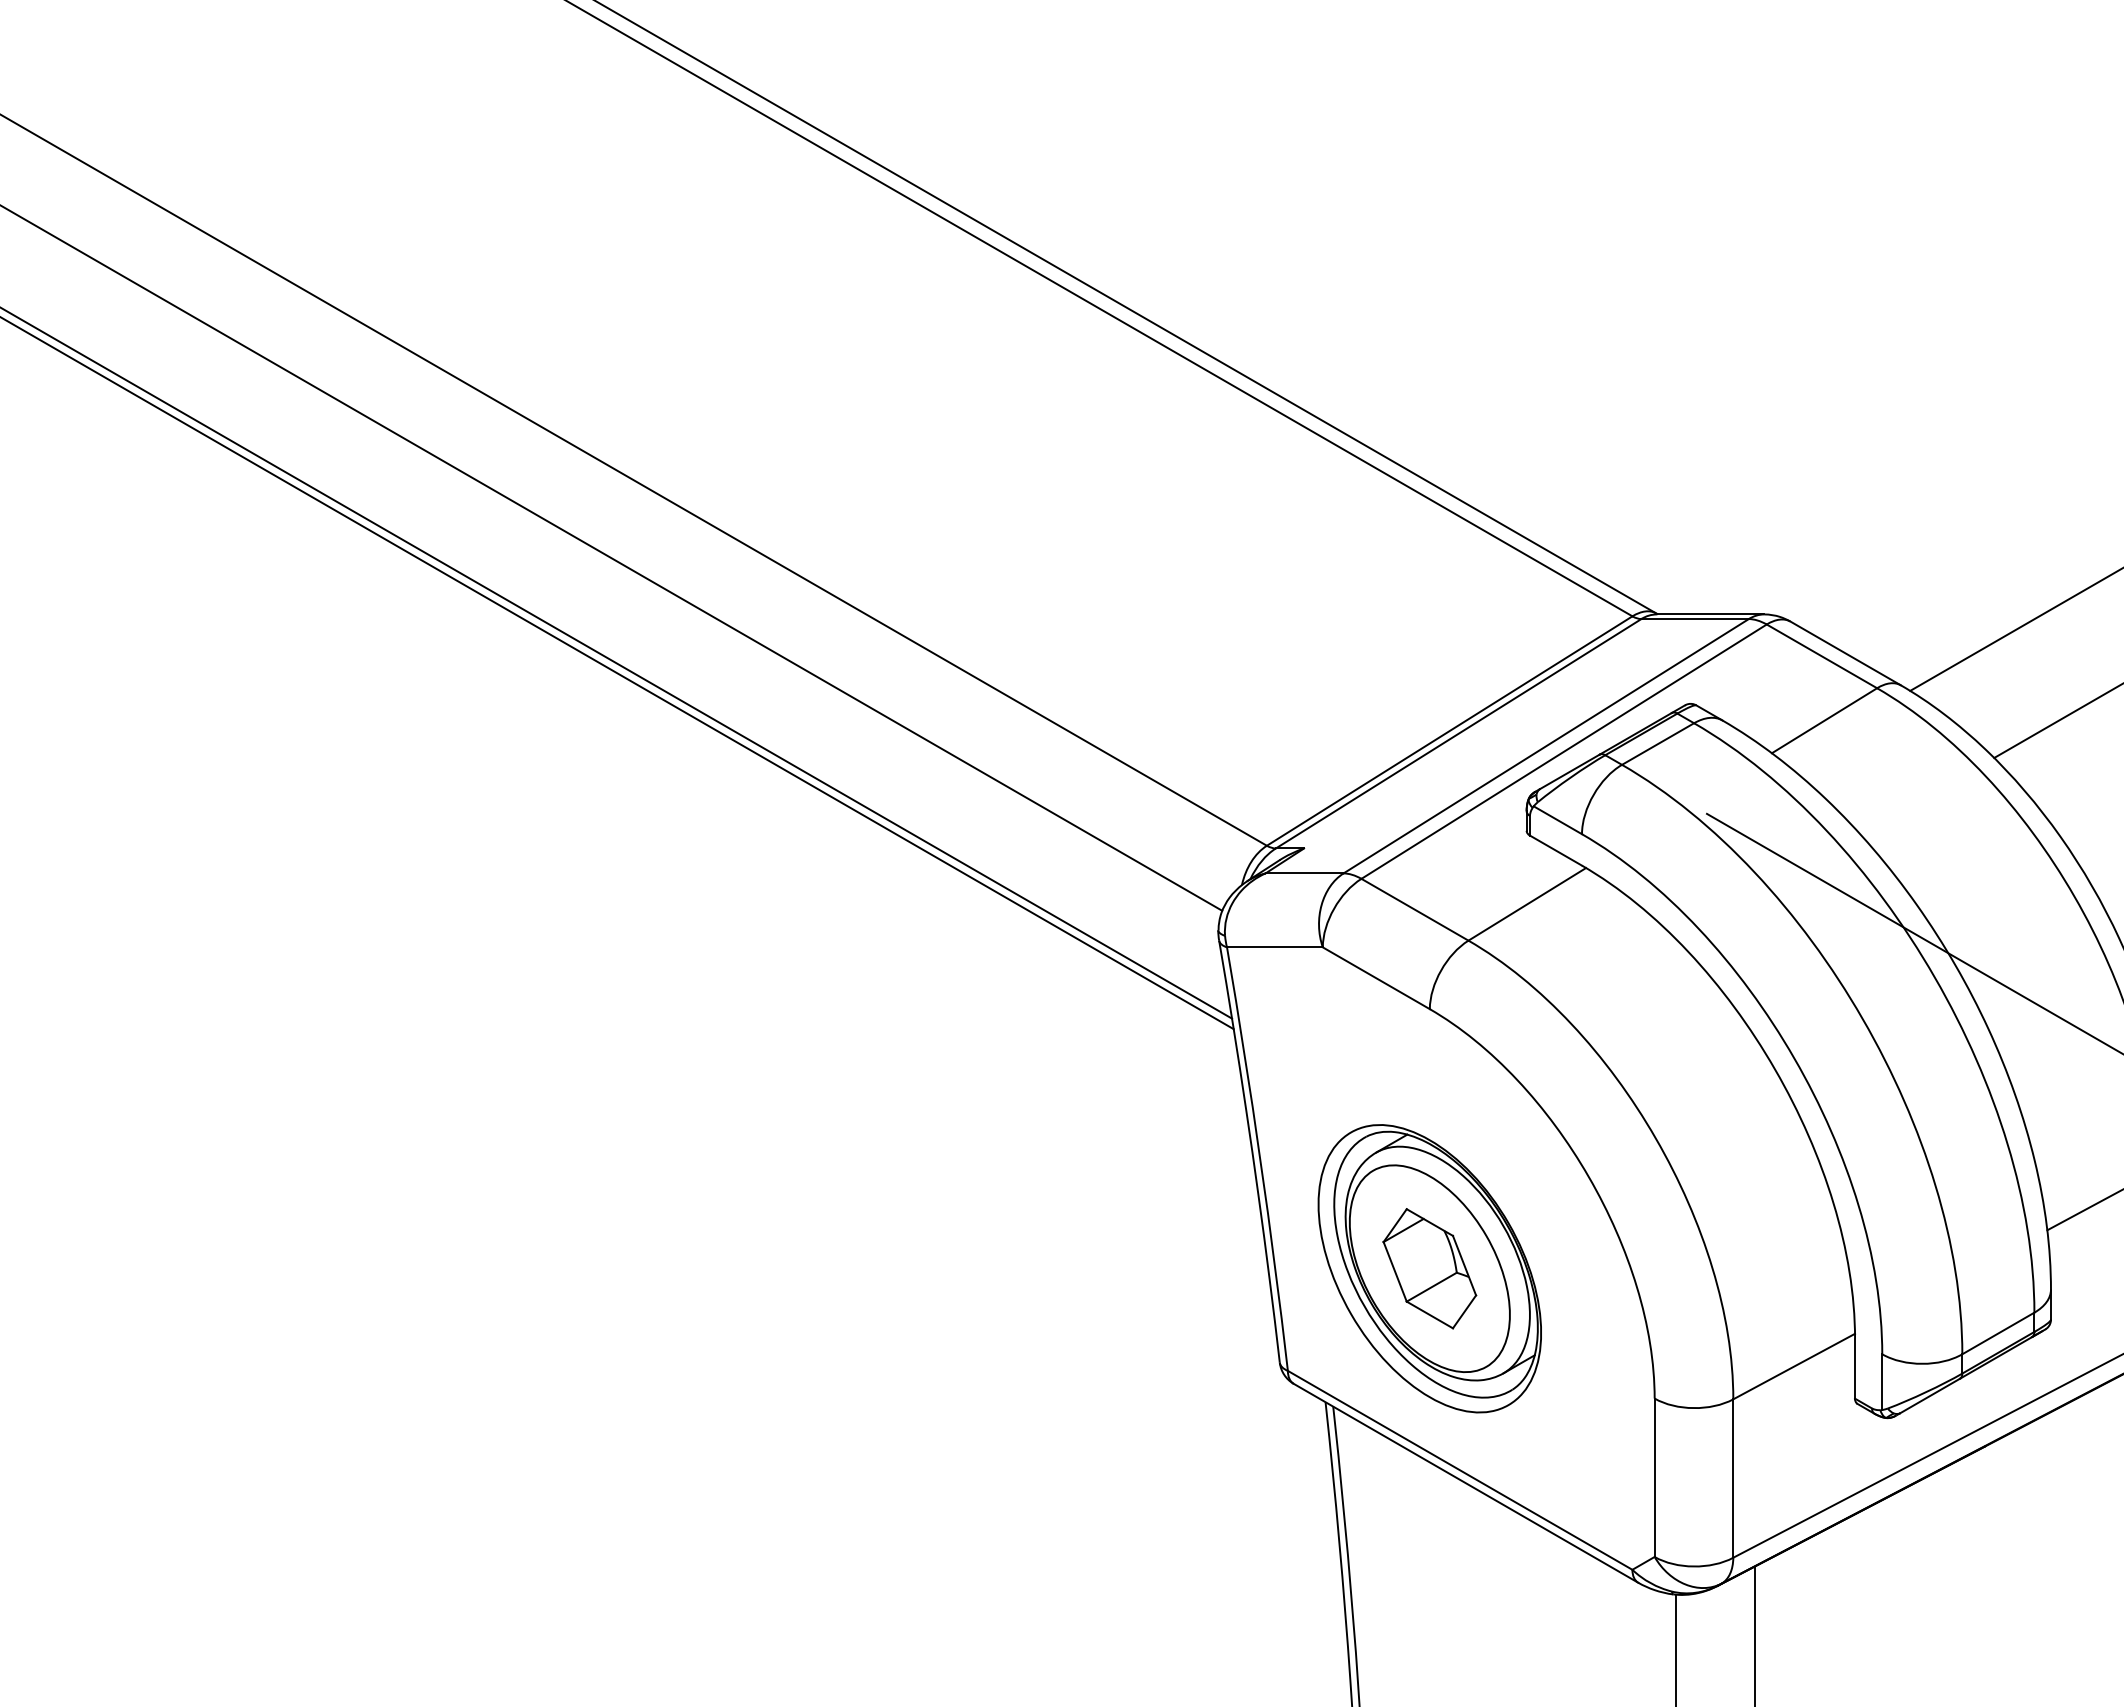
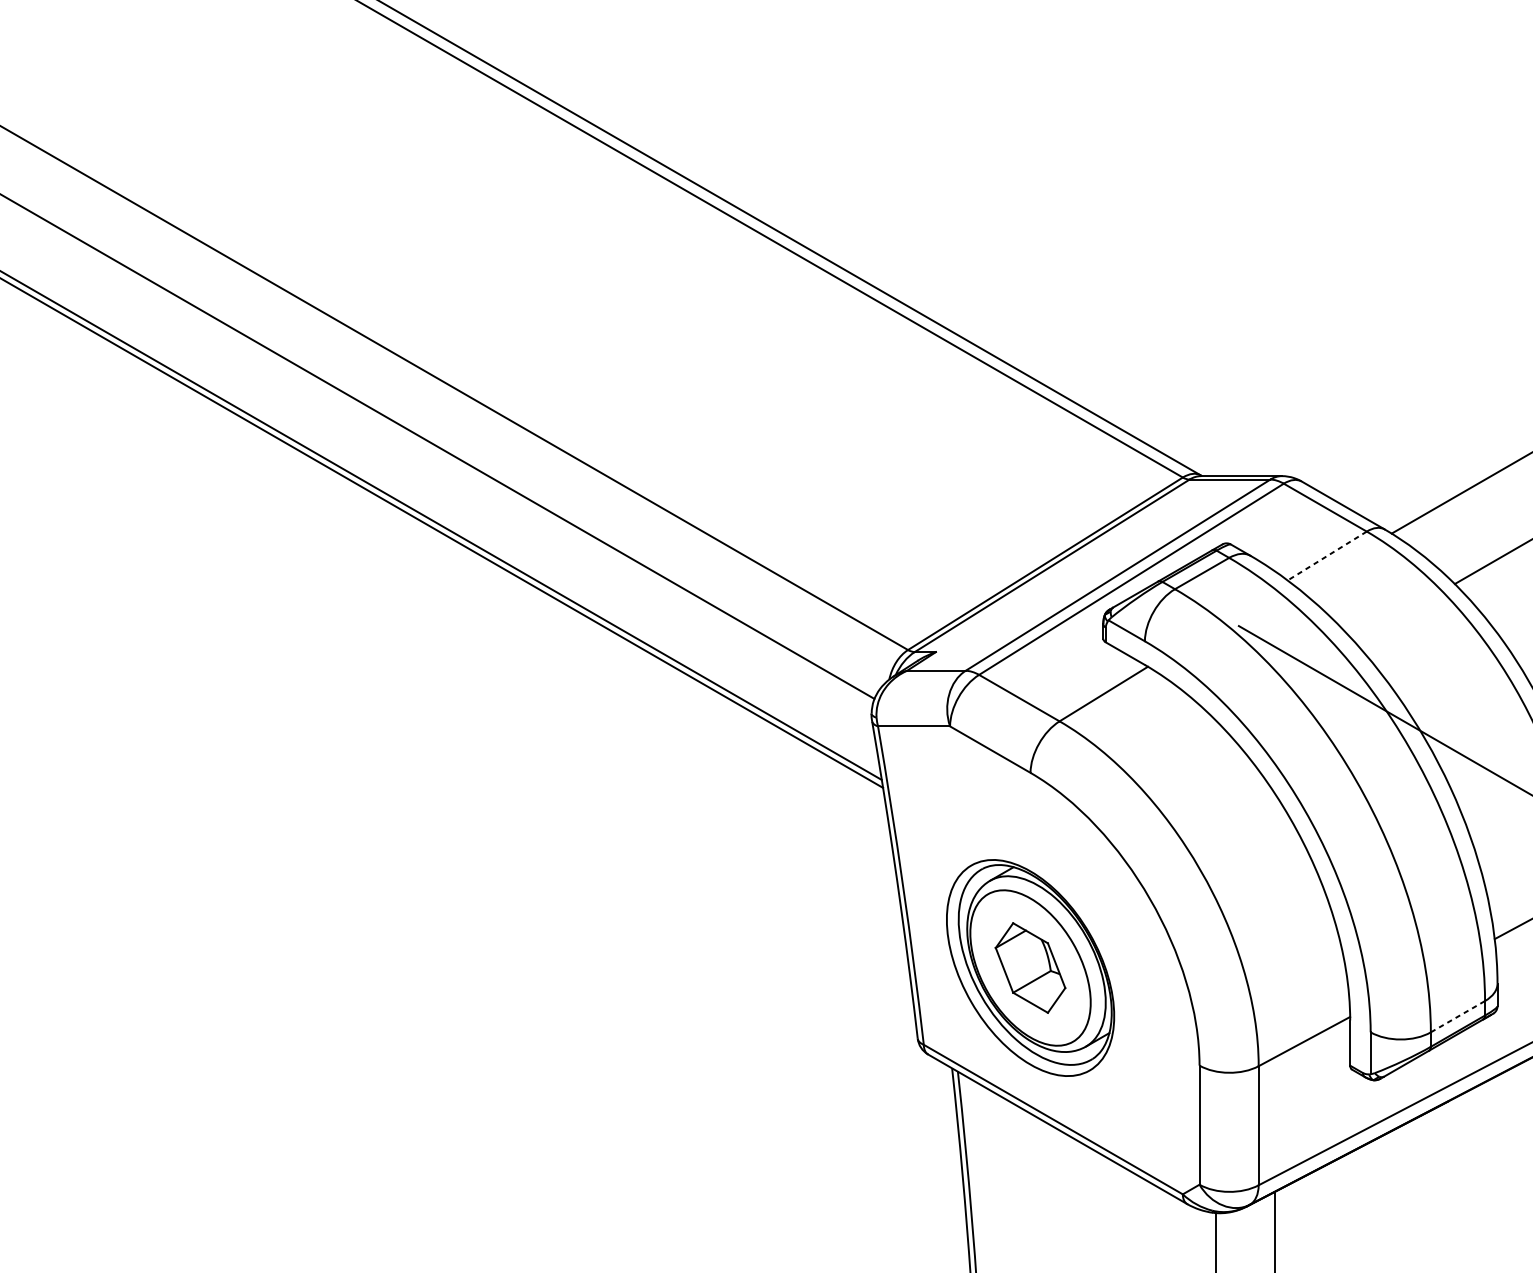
line: (1824, 720) -> (1327, 555), solid -> dashed
line: (1998, 1333) -> (1458, 1016), solid -> dashed

